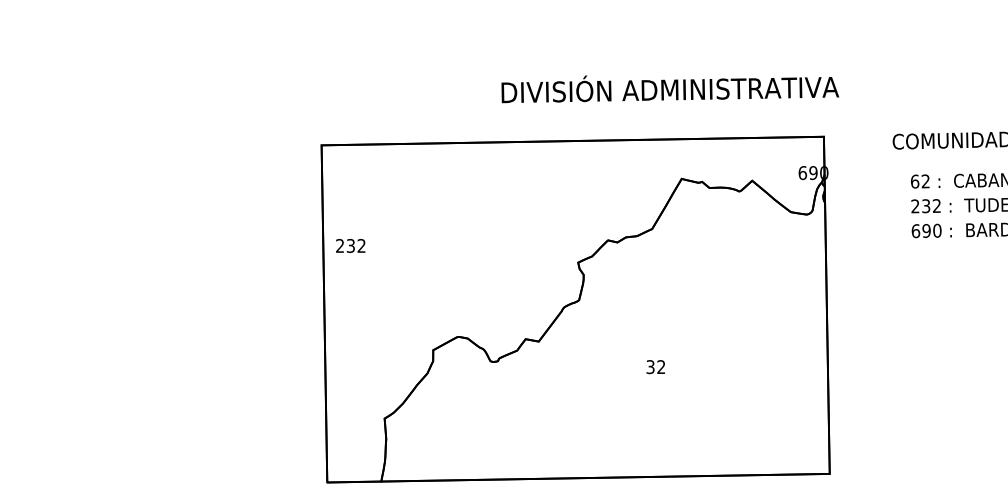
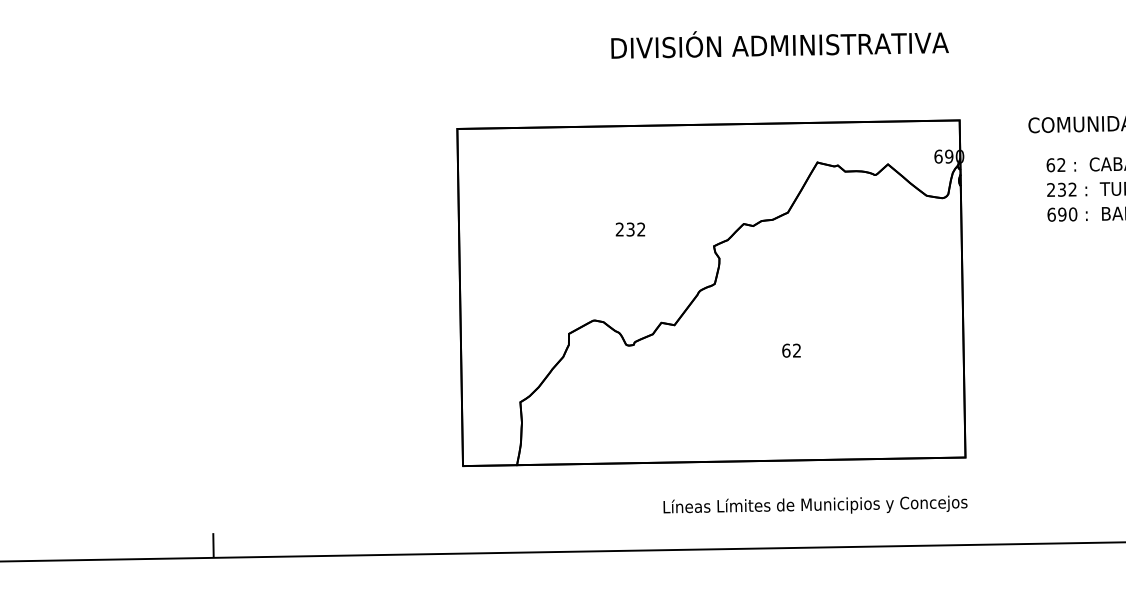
text: (669, 88) -> (779, 44), moved
text: (350, 245) -> (630, 229), moved
text: (650, 366) -> (786, 350), 32 -> 62

